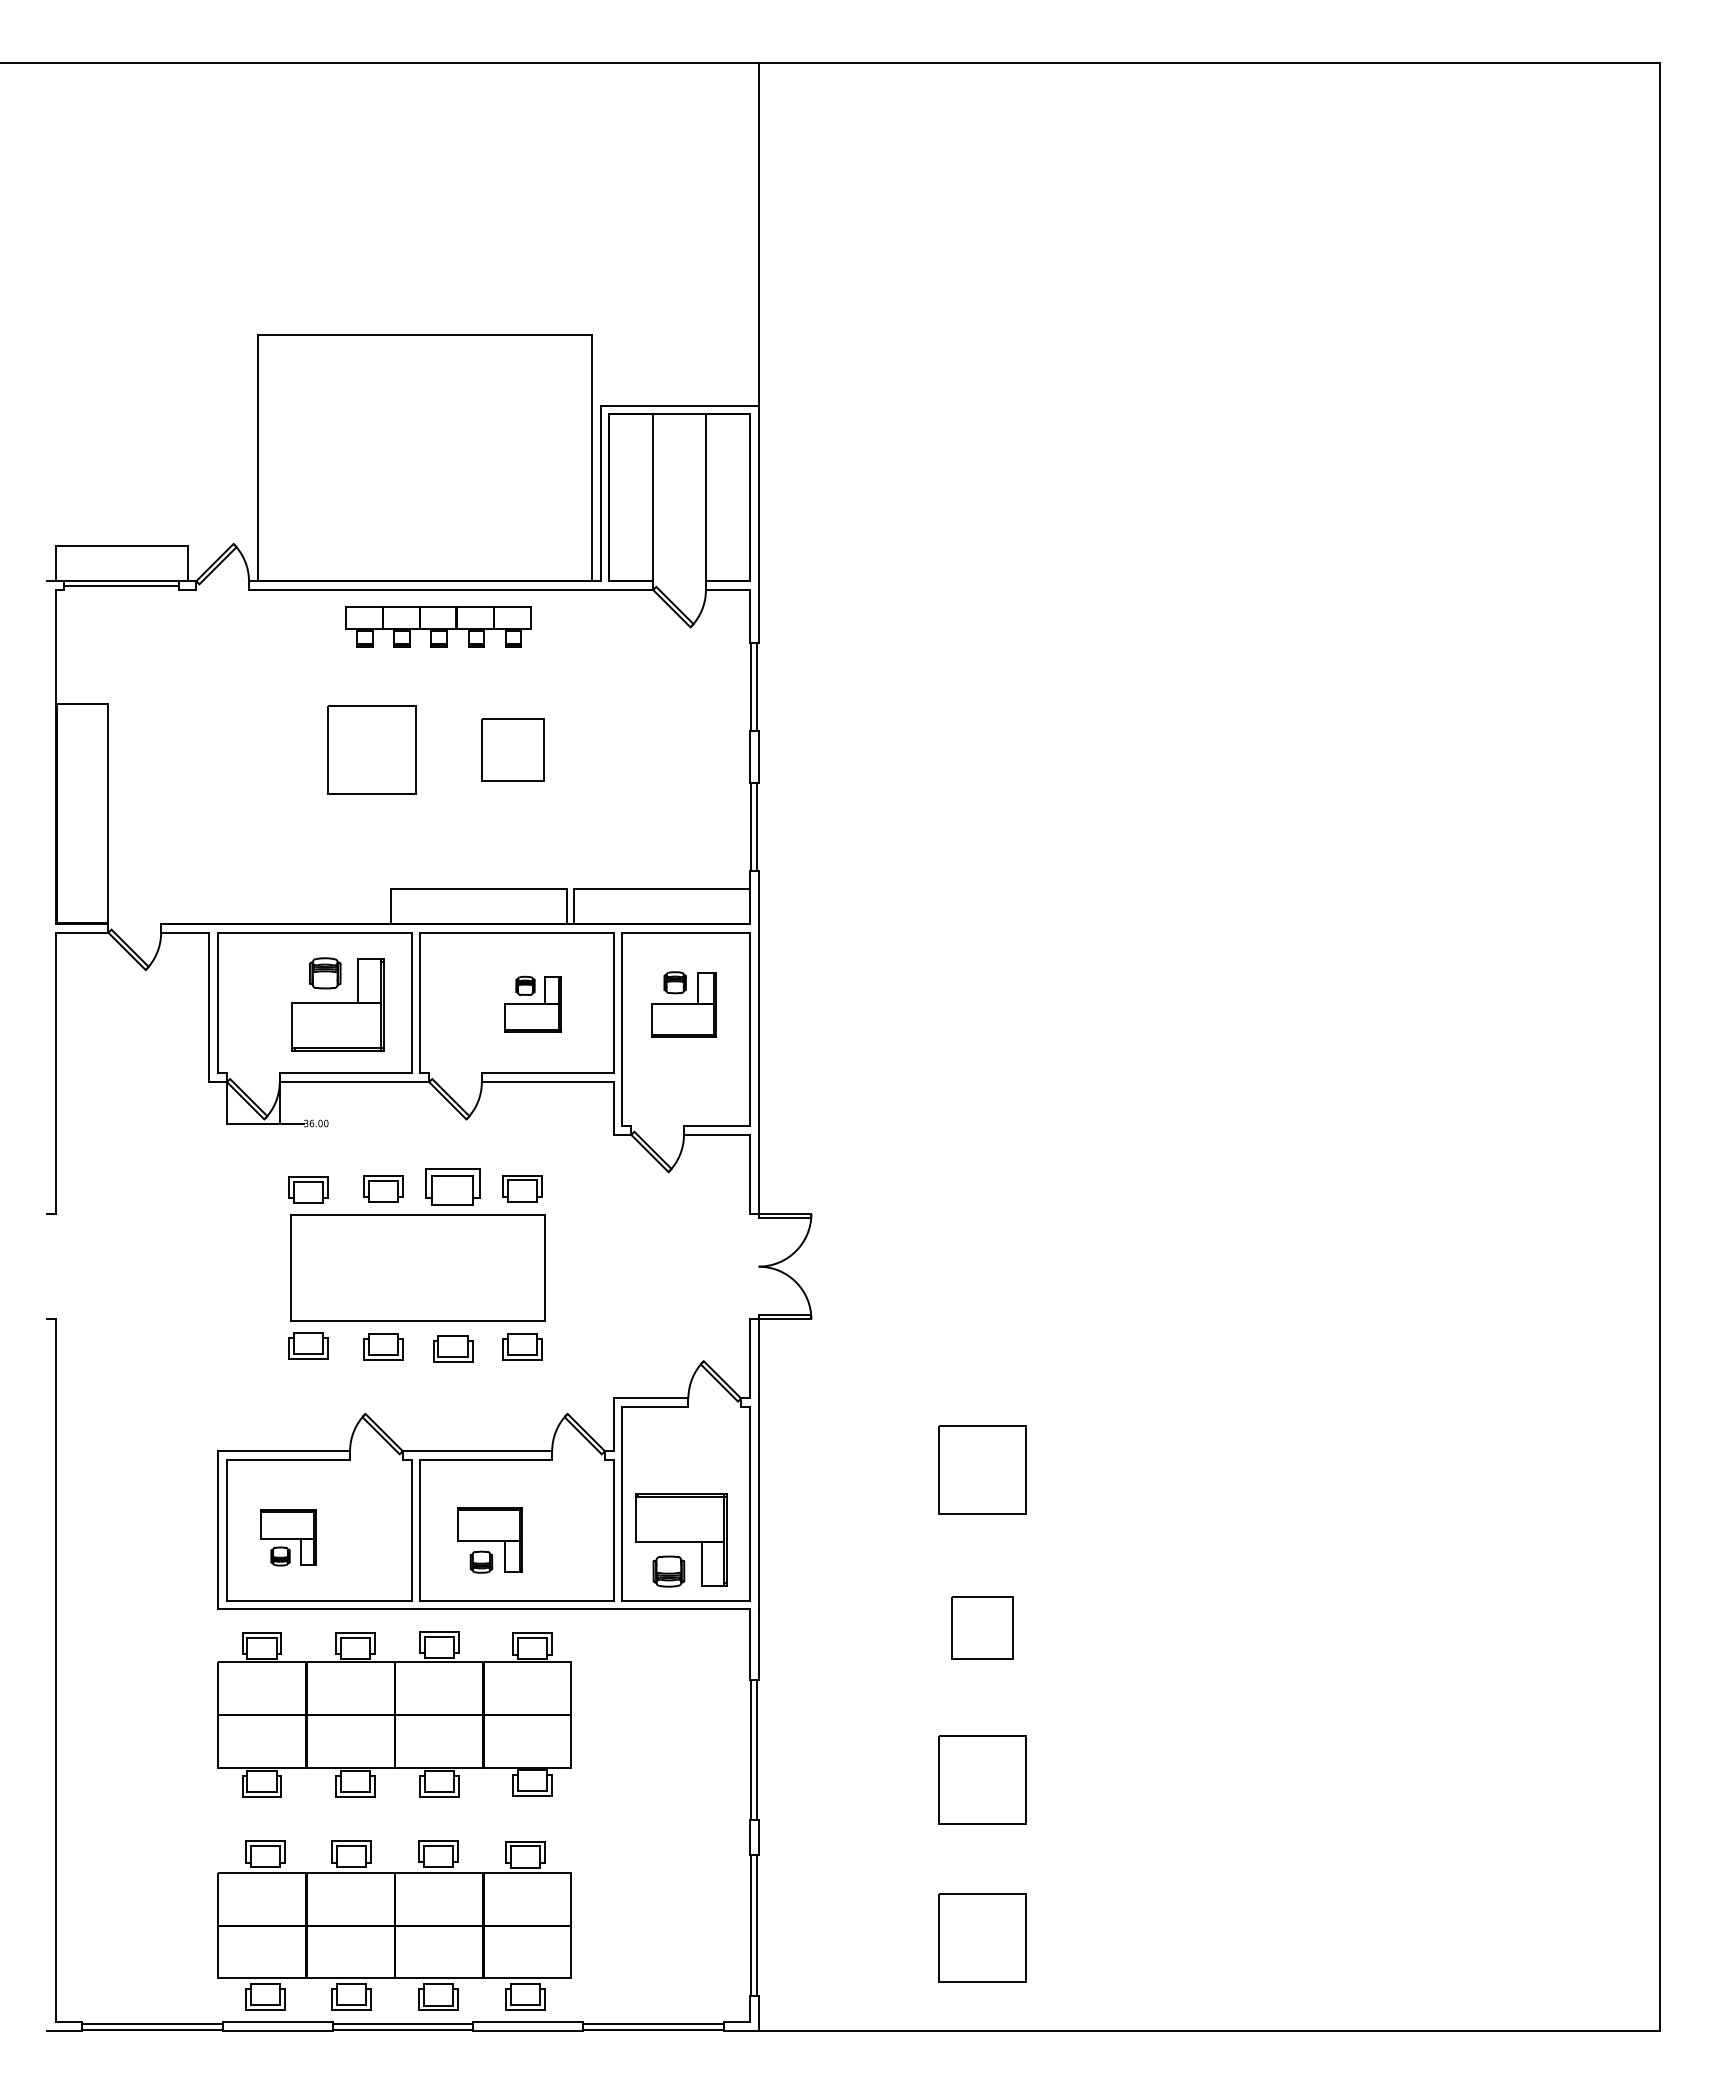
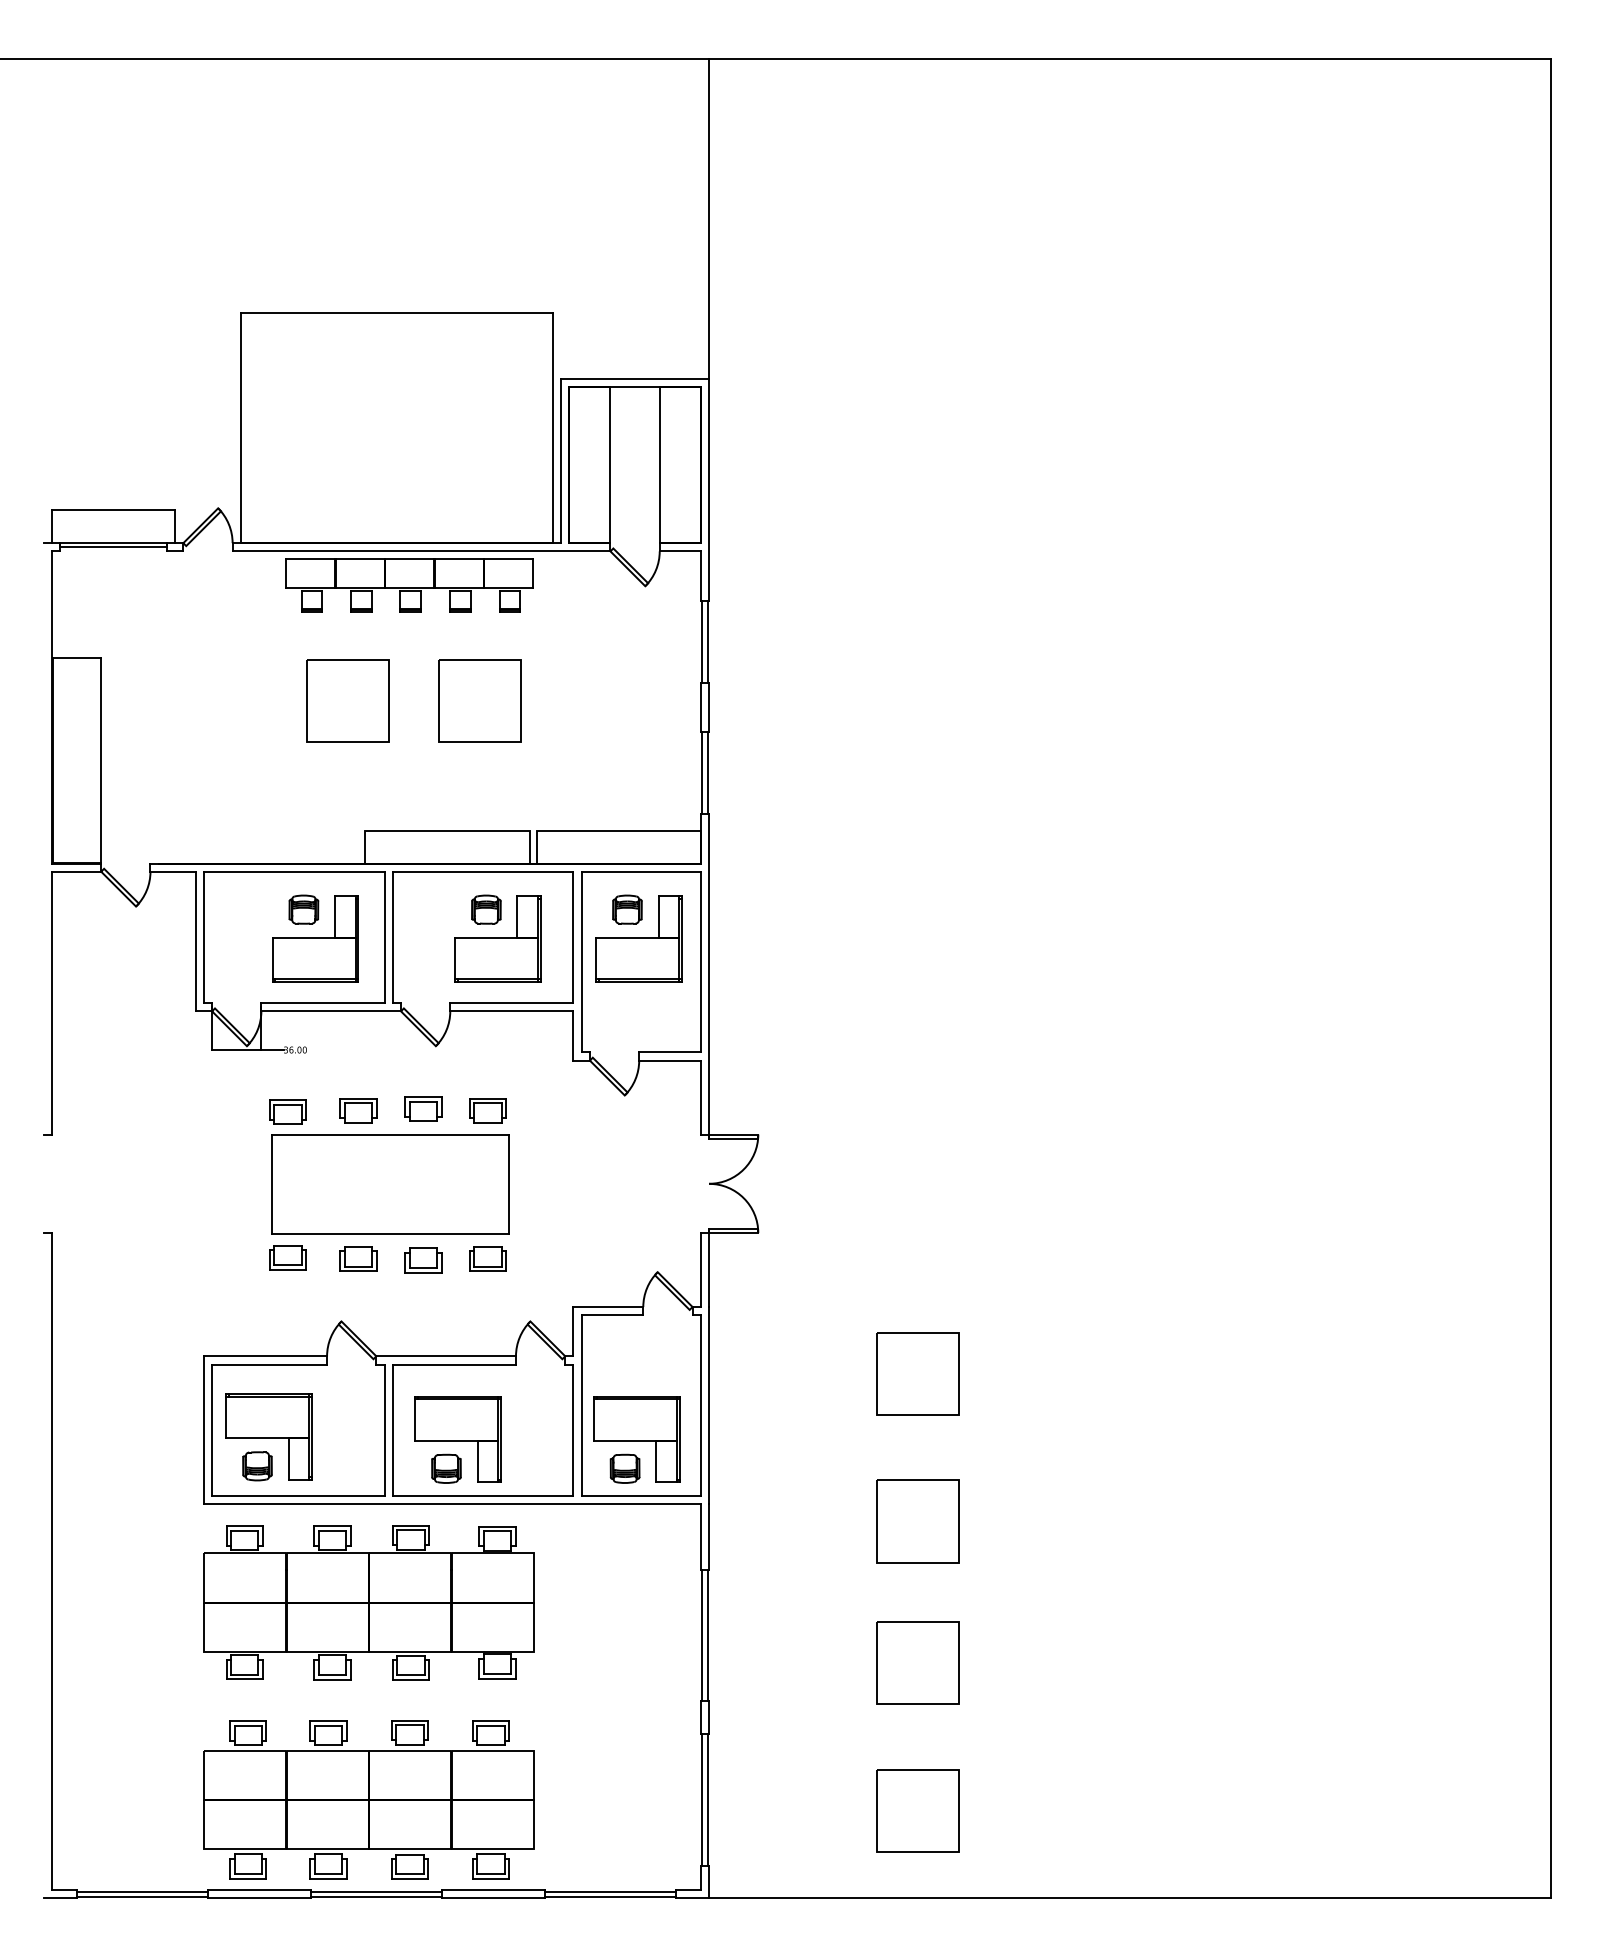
part: (437, 626) -> (408, 585), size x1.43
part: (512, 749) -> (478, 700), size x1.43
part: (532, 1004) -> (497, 938), size x1.67
part: (683, 1004) -> (638, 938), size x1.43
part: (453, 1186) -> (423, 1108), size x0.71
part: (287, 1537) -> (268, 1436), size x1.67
part: (489, 1540) -> (457, 1439), size x1.43
part: (982, 1627) -> (918, 1521), size x1.43

